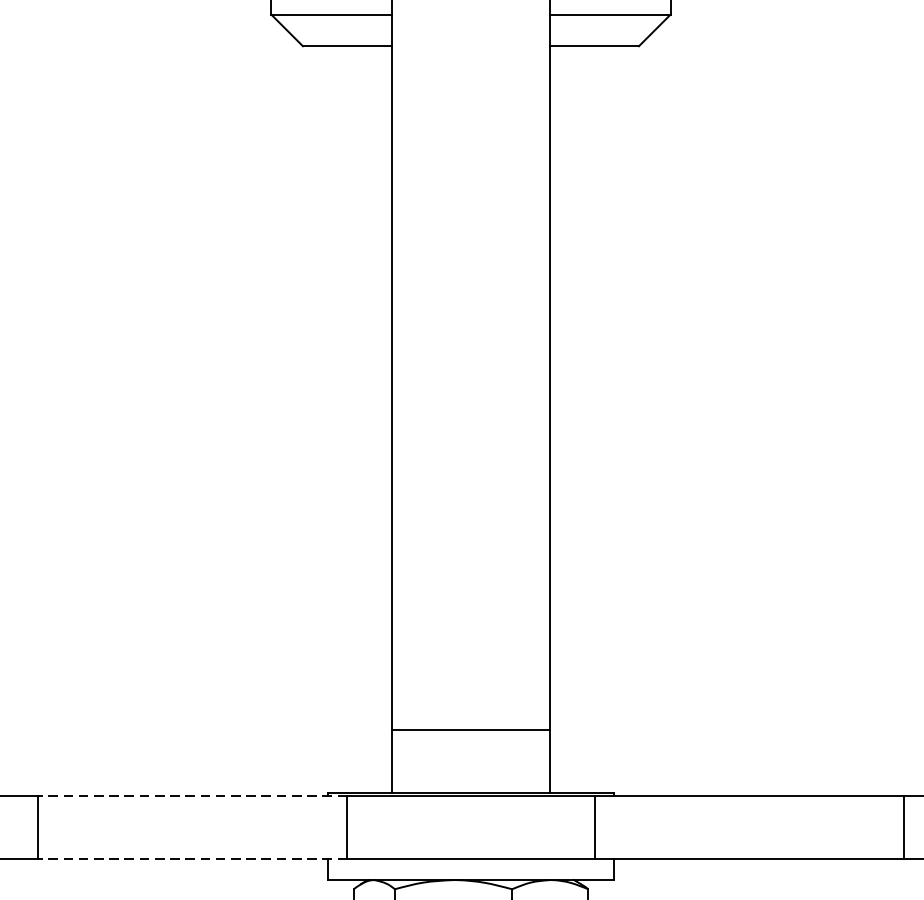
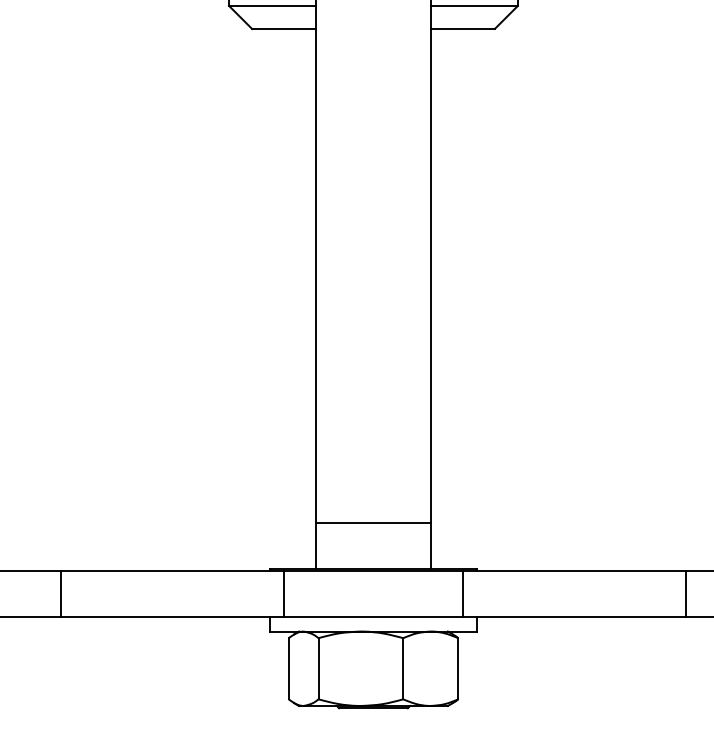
line: (192, 795) -> (172, 570), dashed -> solid
line: (192, 859) -> (172, 616), dashed -> solid

